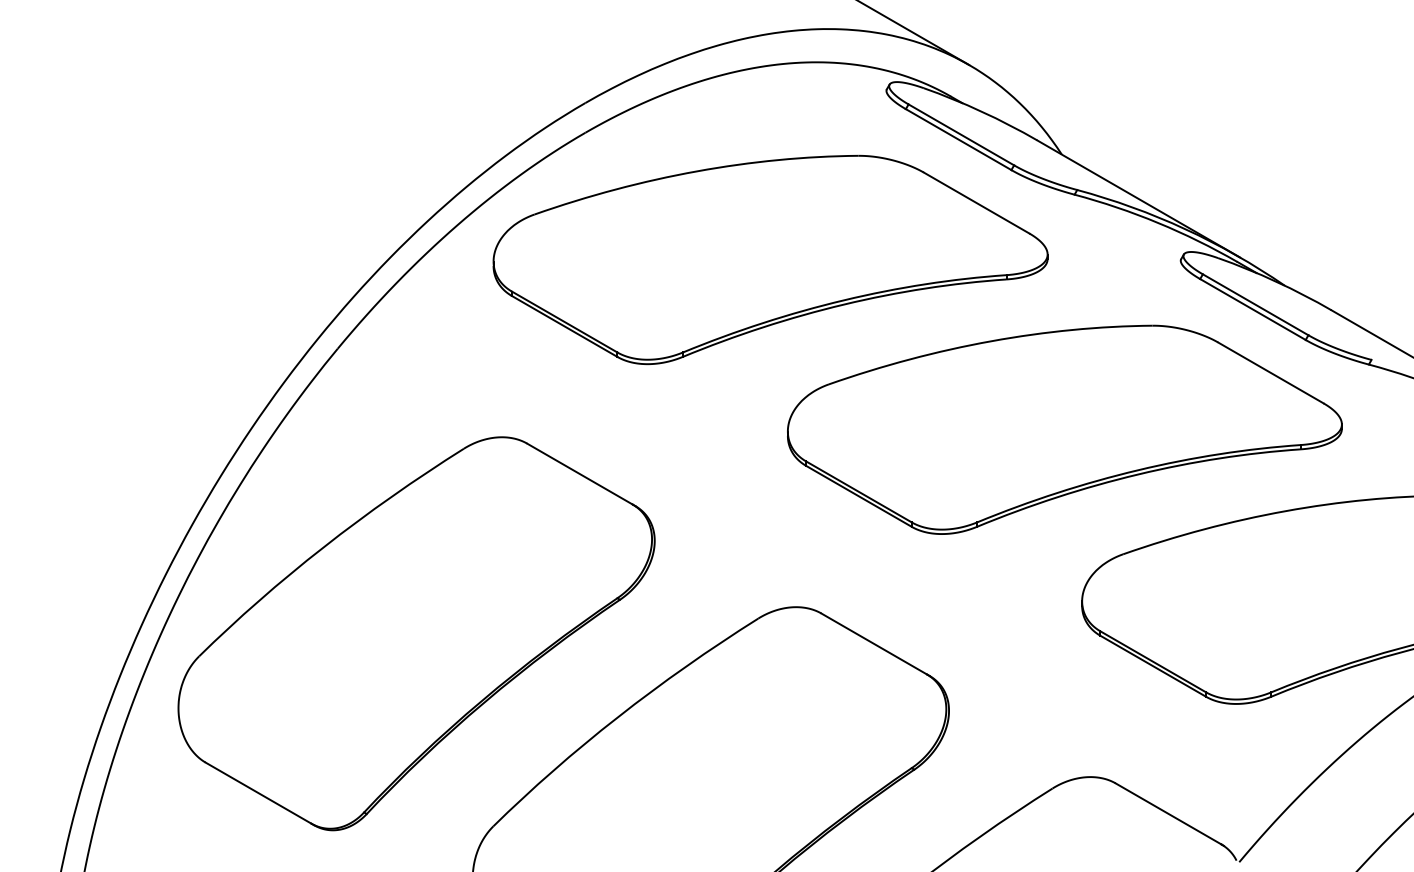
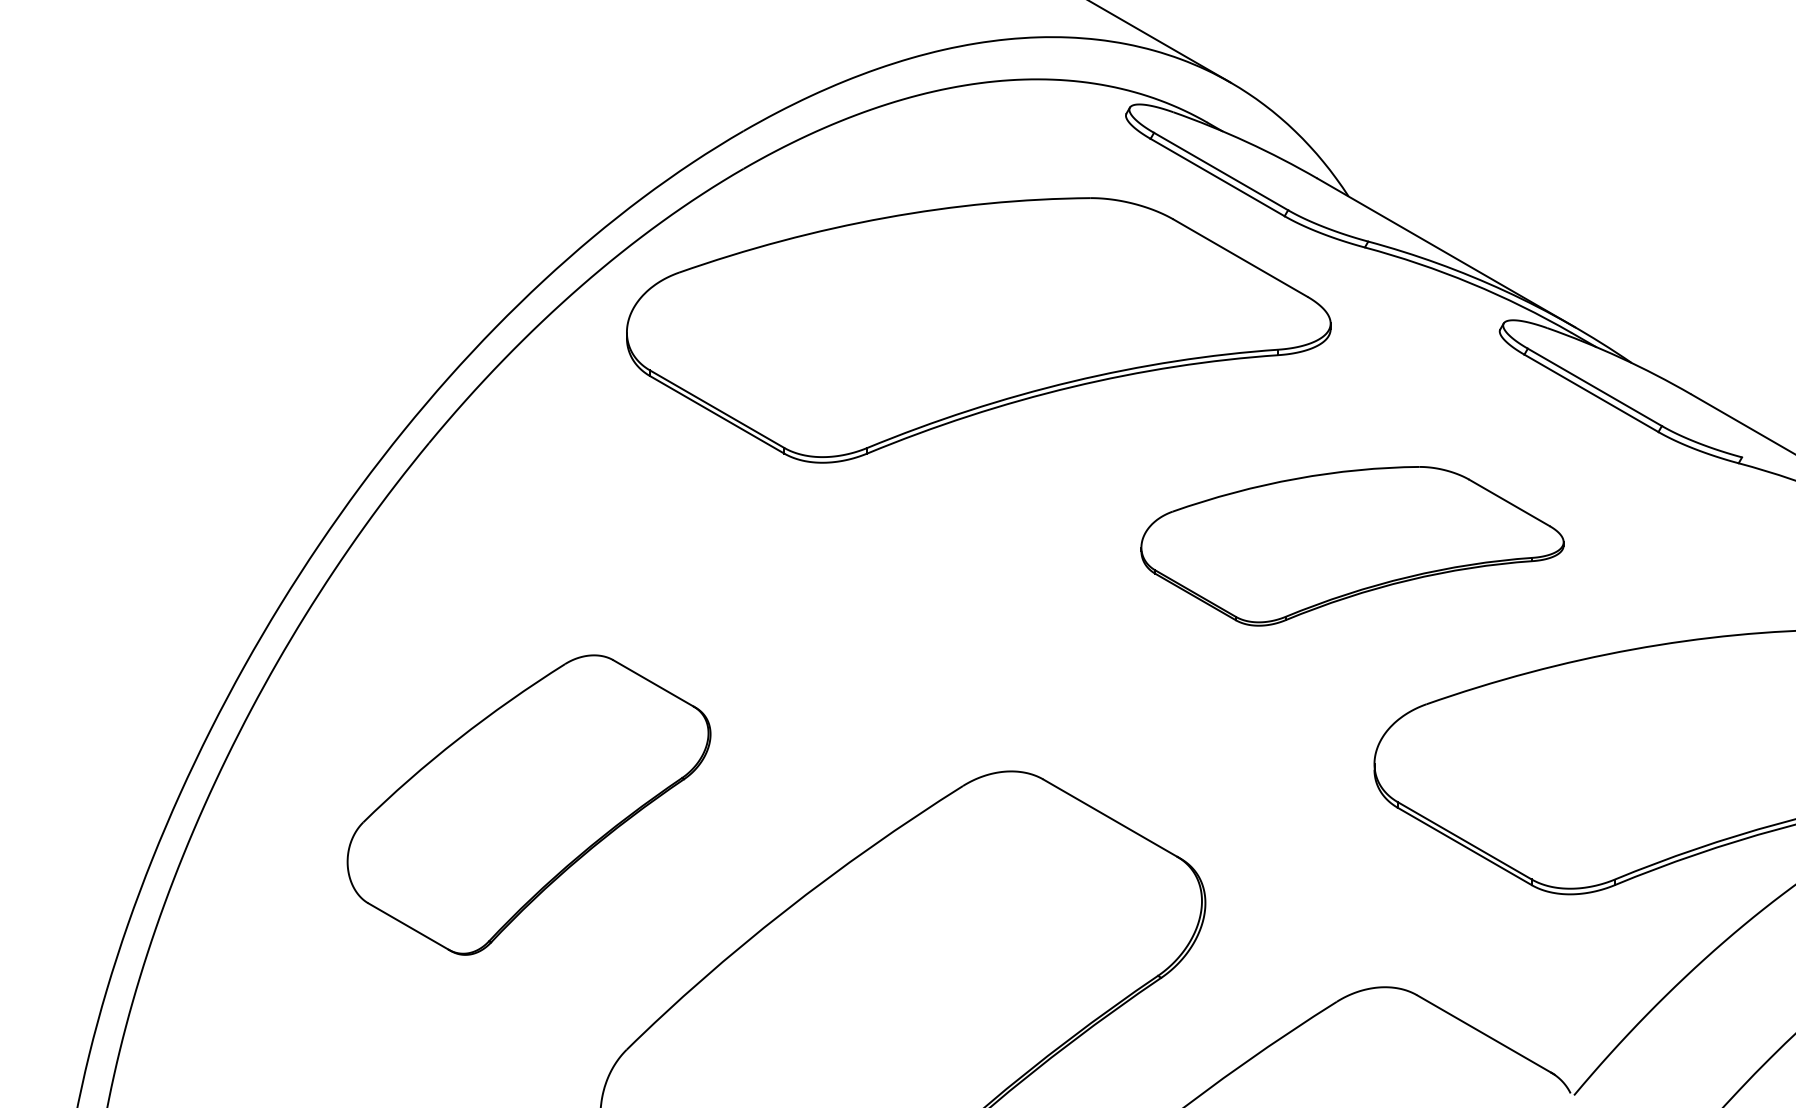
part: (1064, 430) -> (1352, 546), size x0.6
part: (416, 633) -> (528, 804), size x0.6

